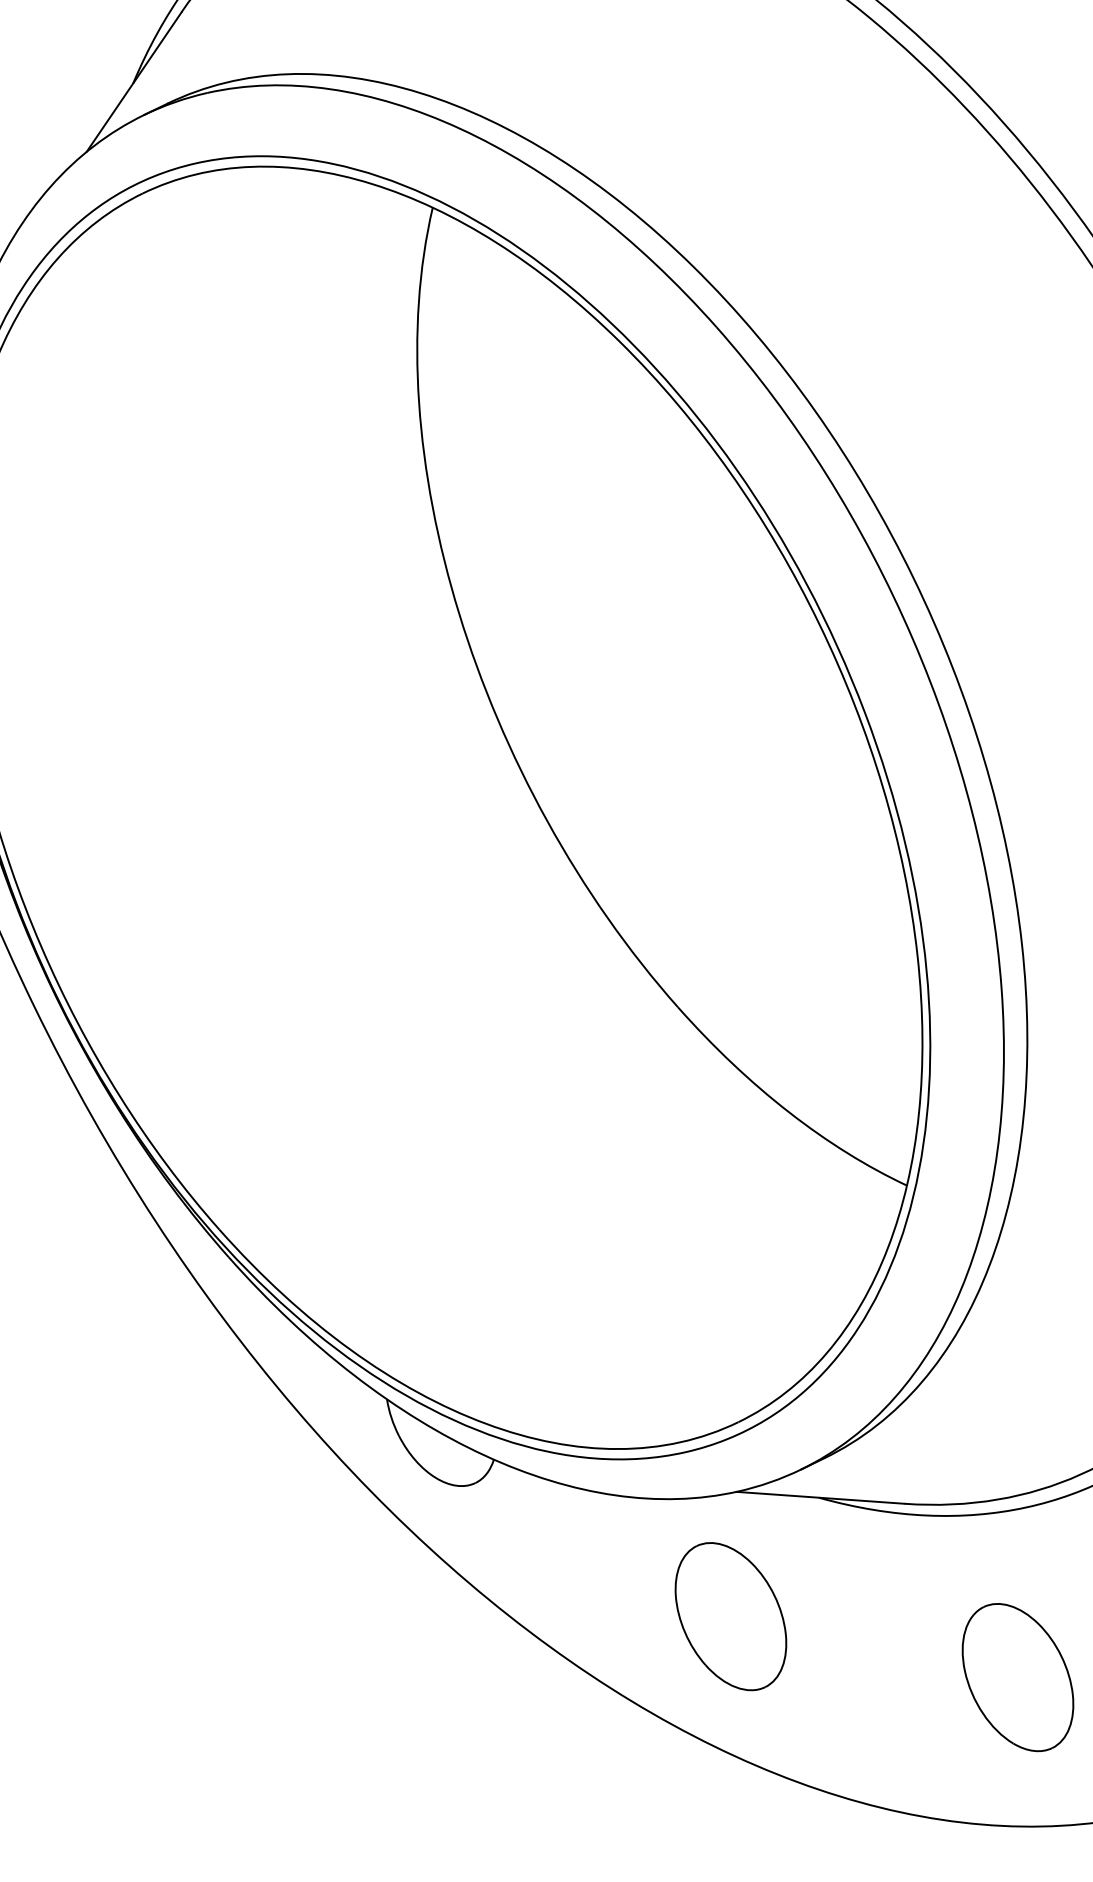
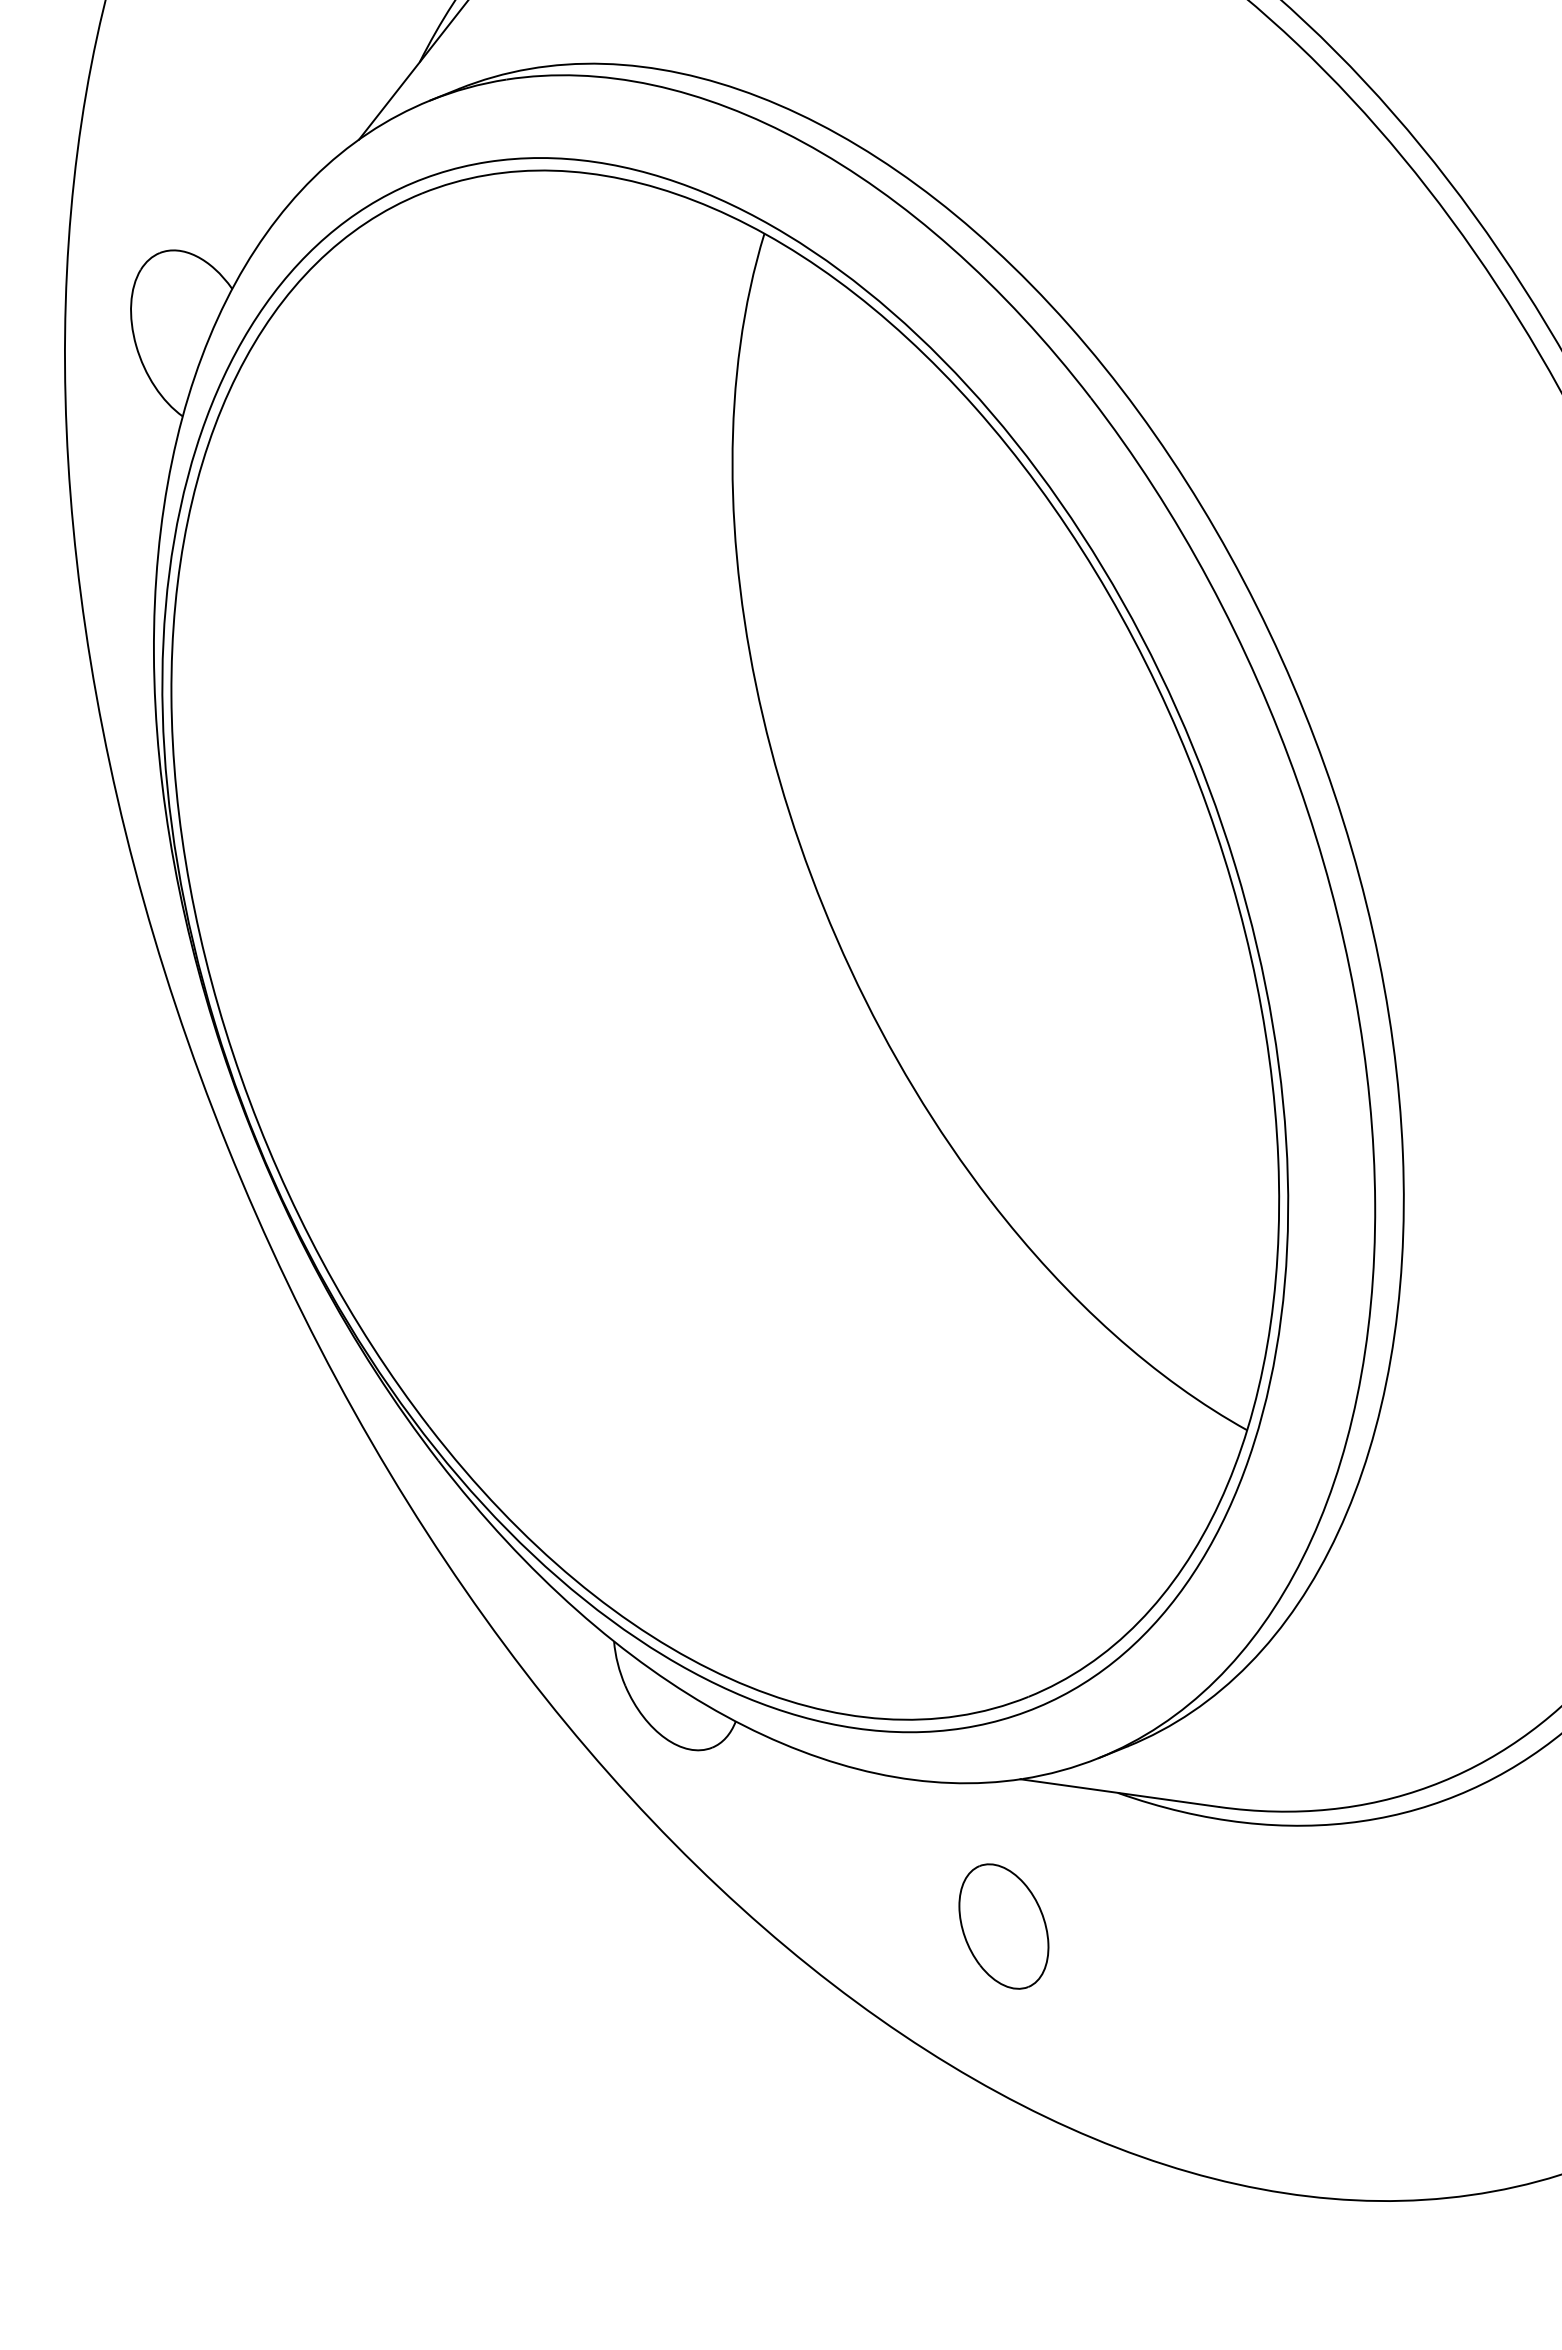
part: (730, 1616) -> (1003, 1926), size x0.7
part: (1017, 1677) -> (1338, 2021), removed

